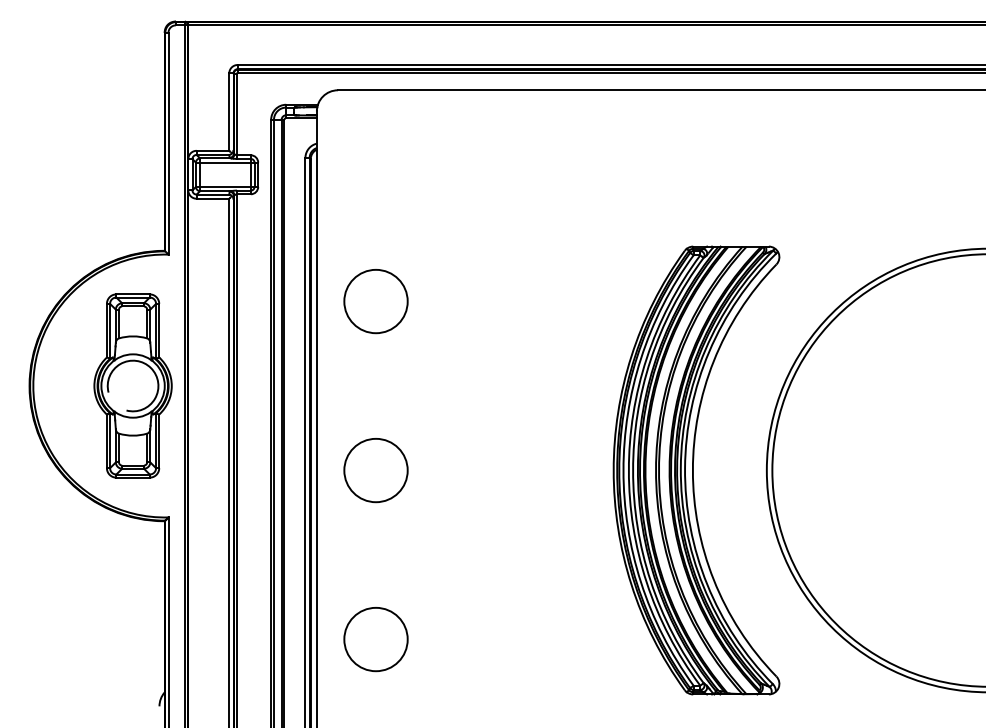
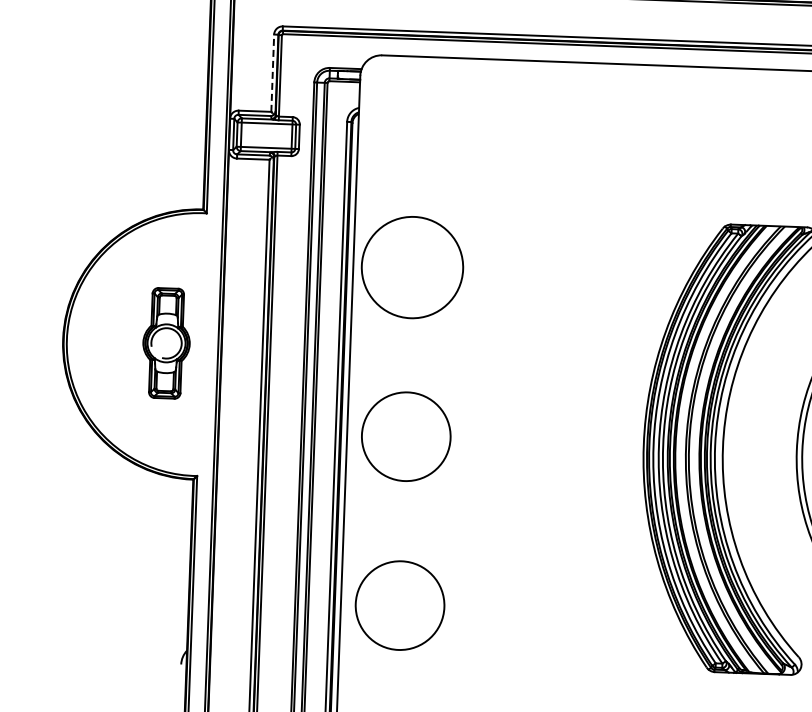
line: (229, 112) -> (272, 73), solid -> dashed
circle: (375, 301) -> (411, 267), size x1.6
part: (132, 385) -> (166, 342), size x0.6
circle: (375, 470) -> (405, 436), size x1.4
circle: (375, 639) -> (399, 605), size x1.4

